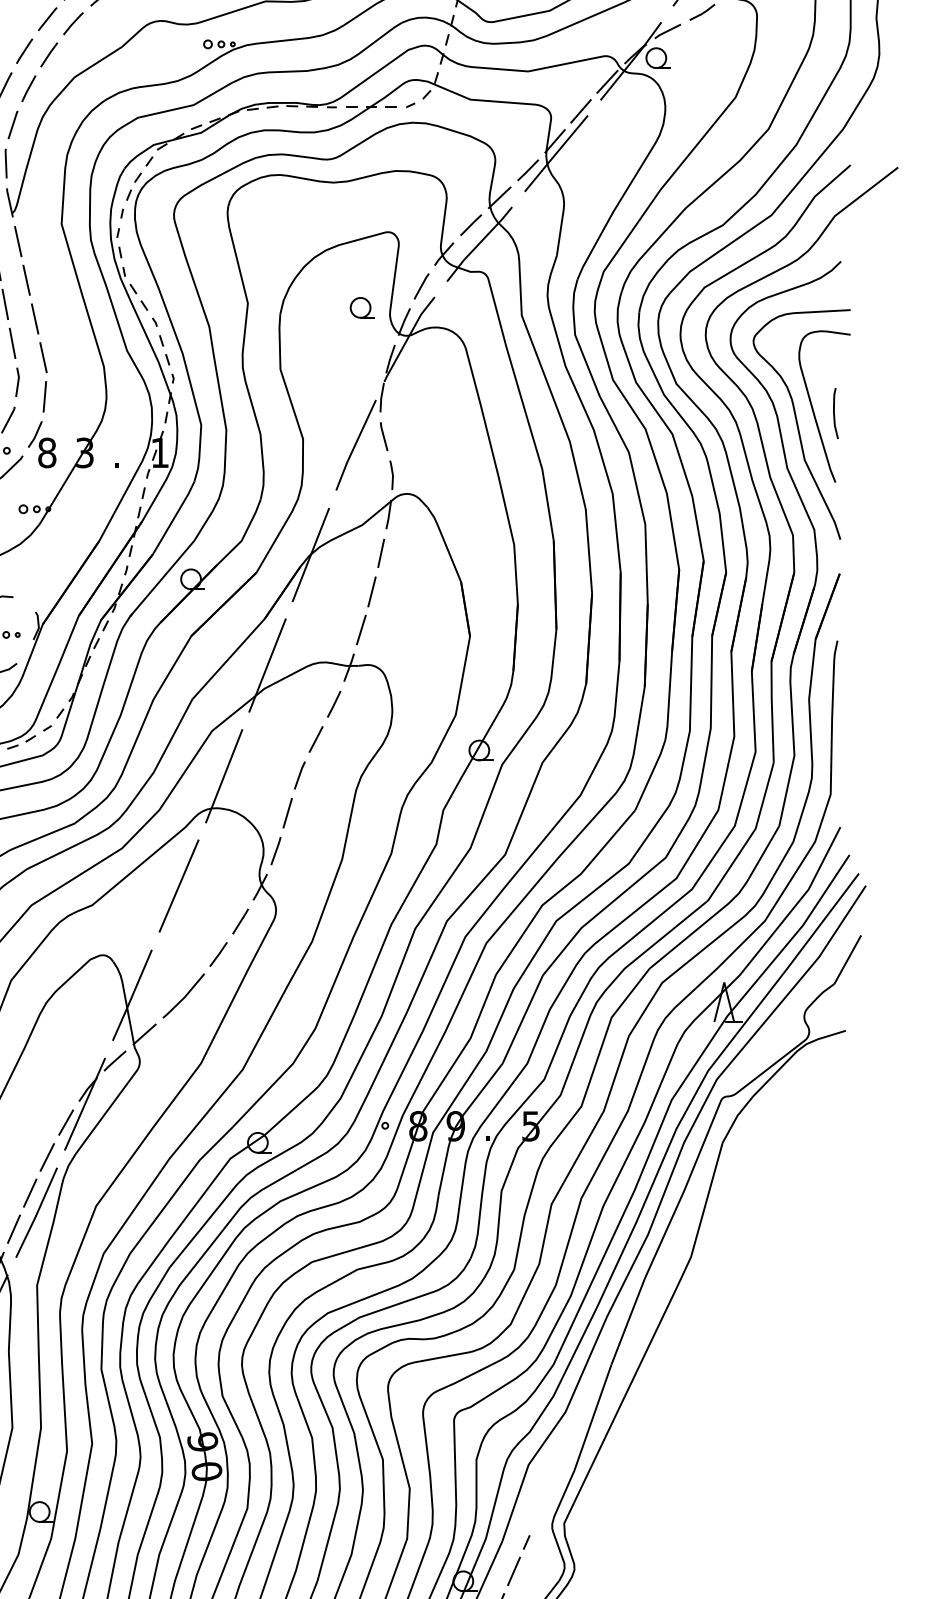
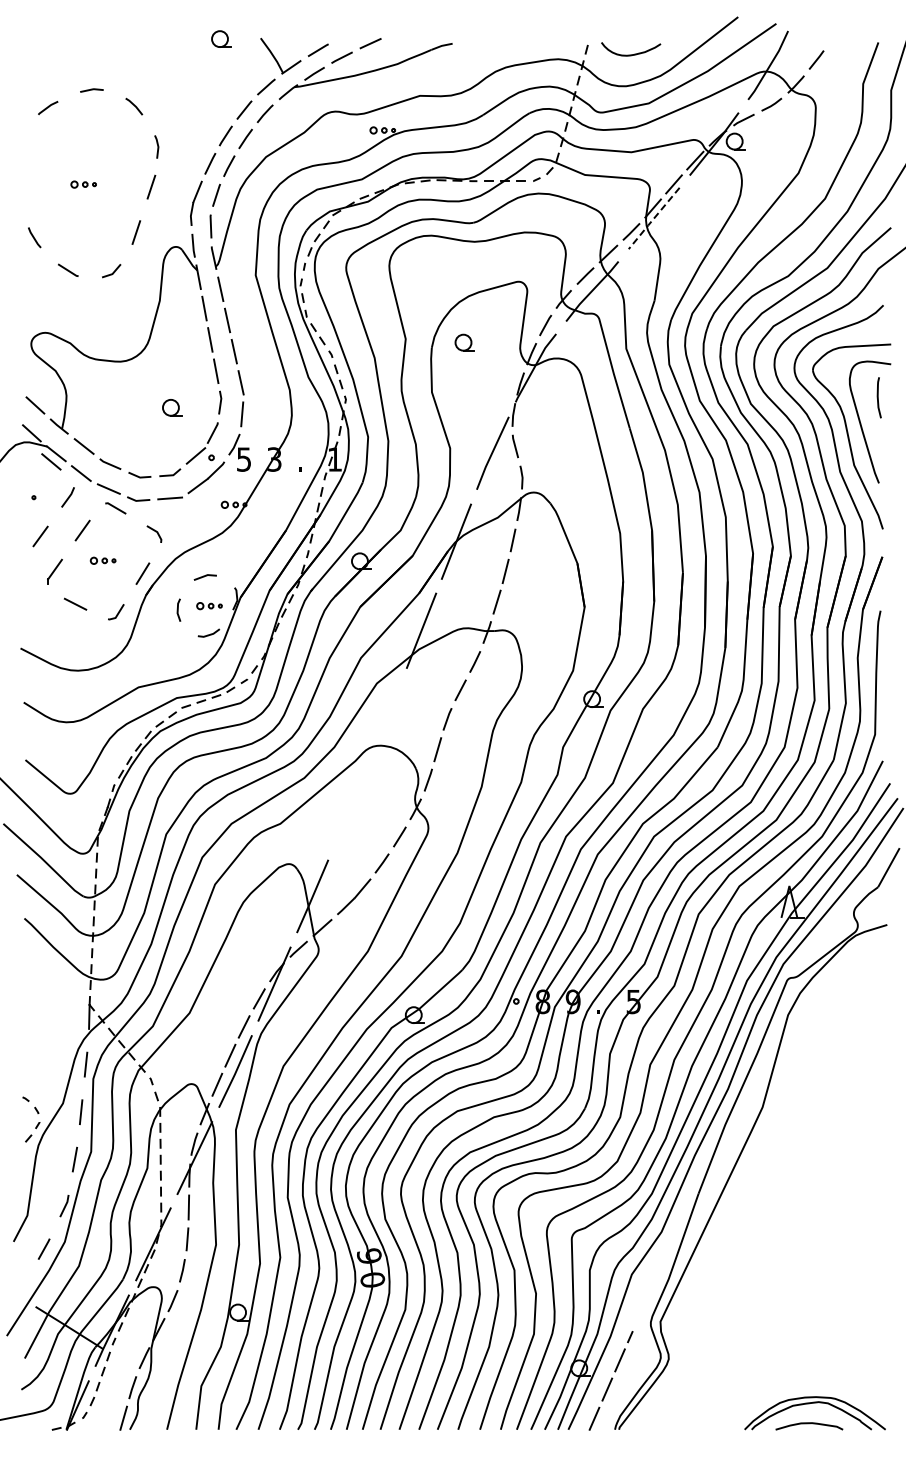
line: (555, 153) -> (653, 218), solid -> dashed
part: (361, 307) -> (464, 342), moved
curve: (834, 413) -> (878, 397), moved
text: (46, 452) -> (243, 459), 8 -> 5
line: (224, 775) -> (386, 719), removed
line: (178, 886) -> (349, 808), removed

